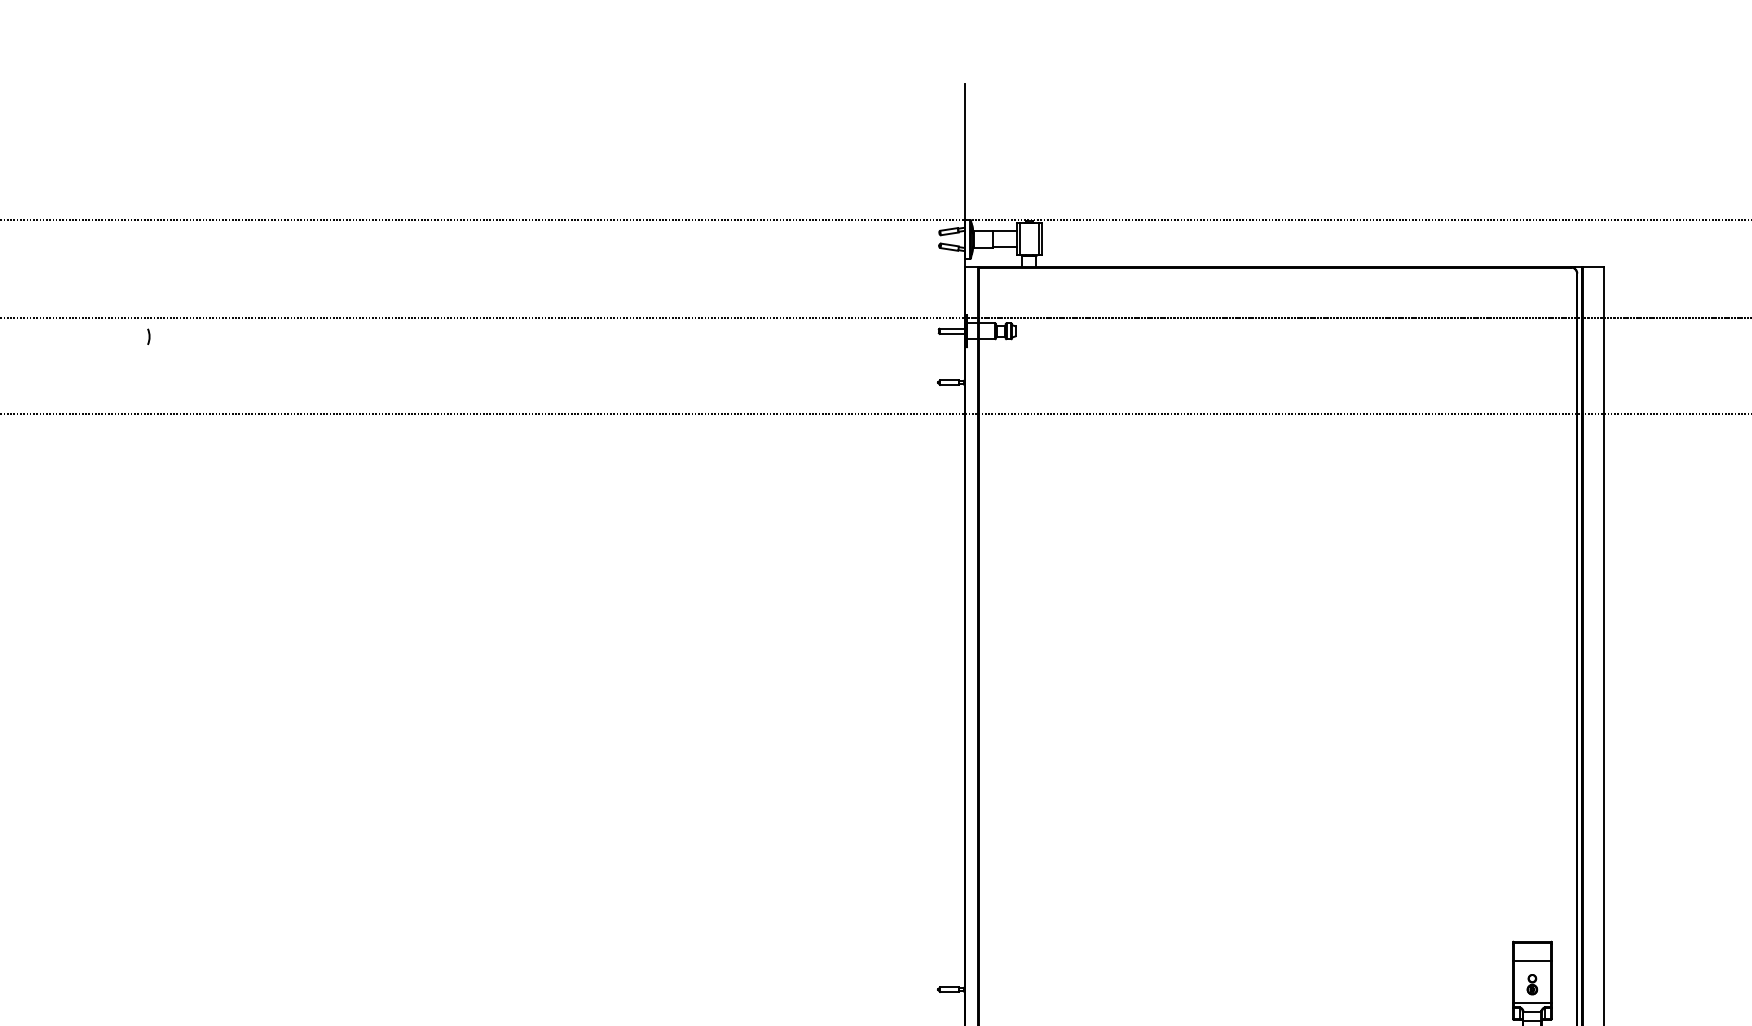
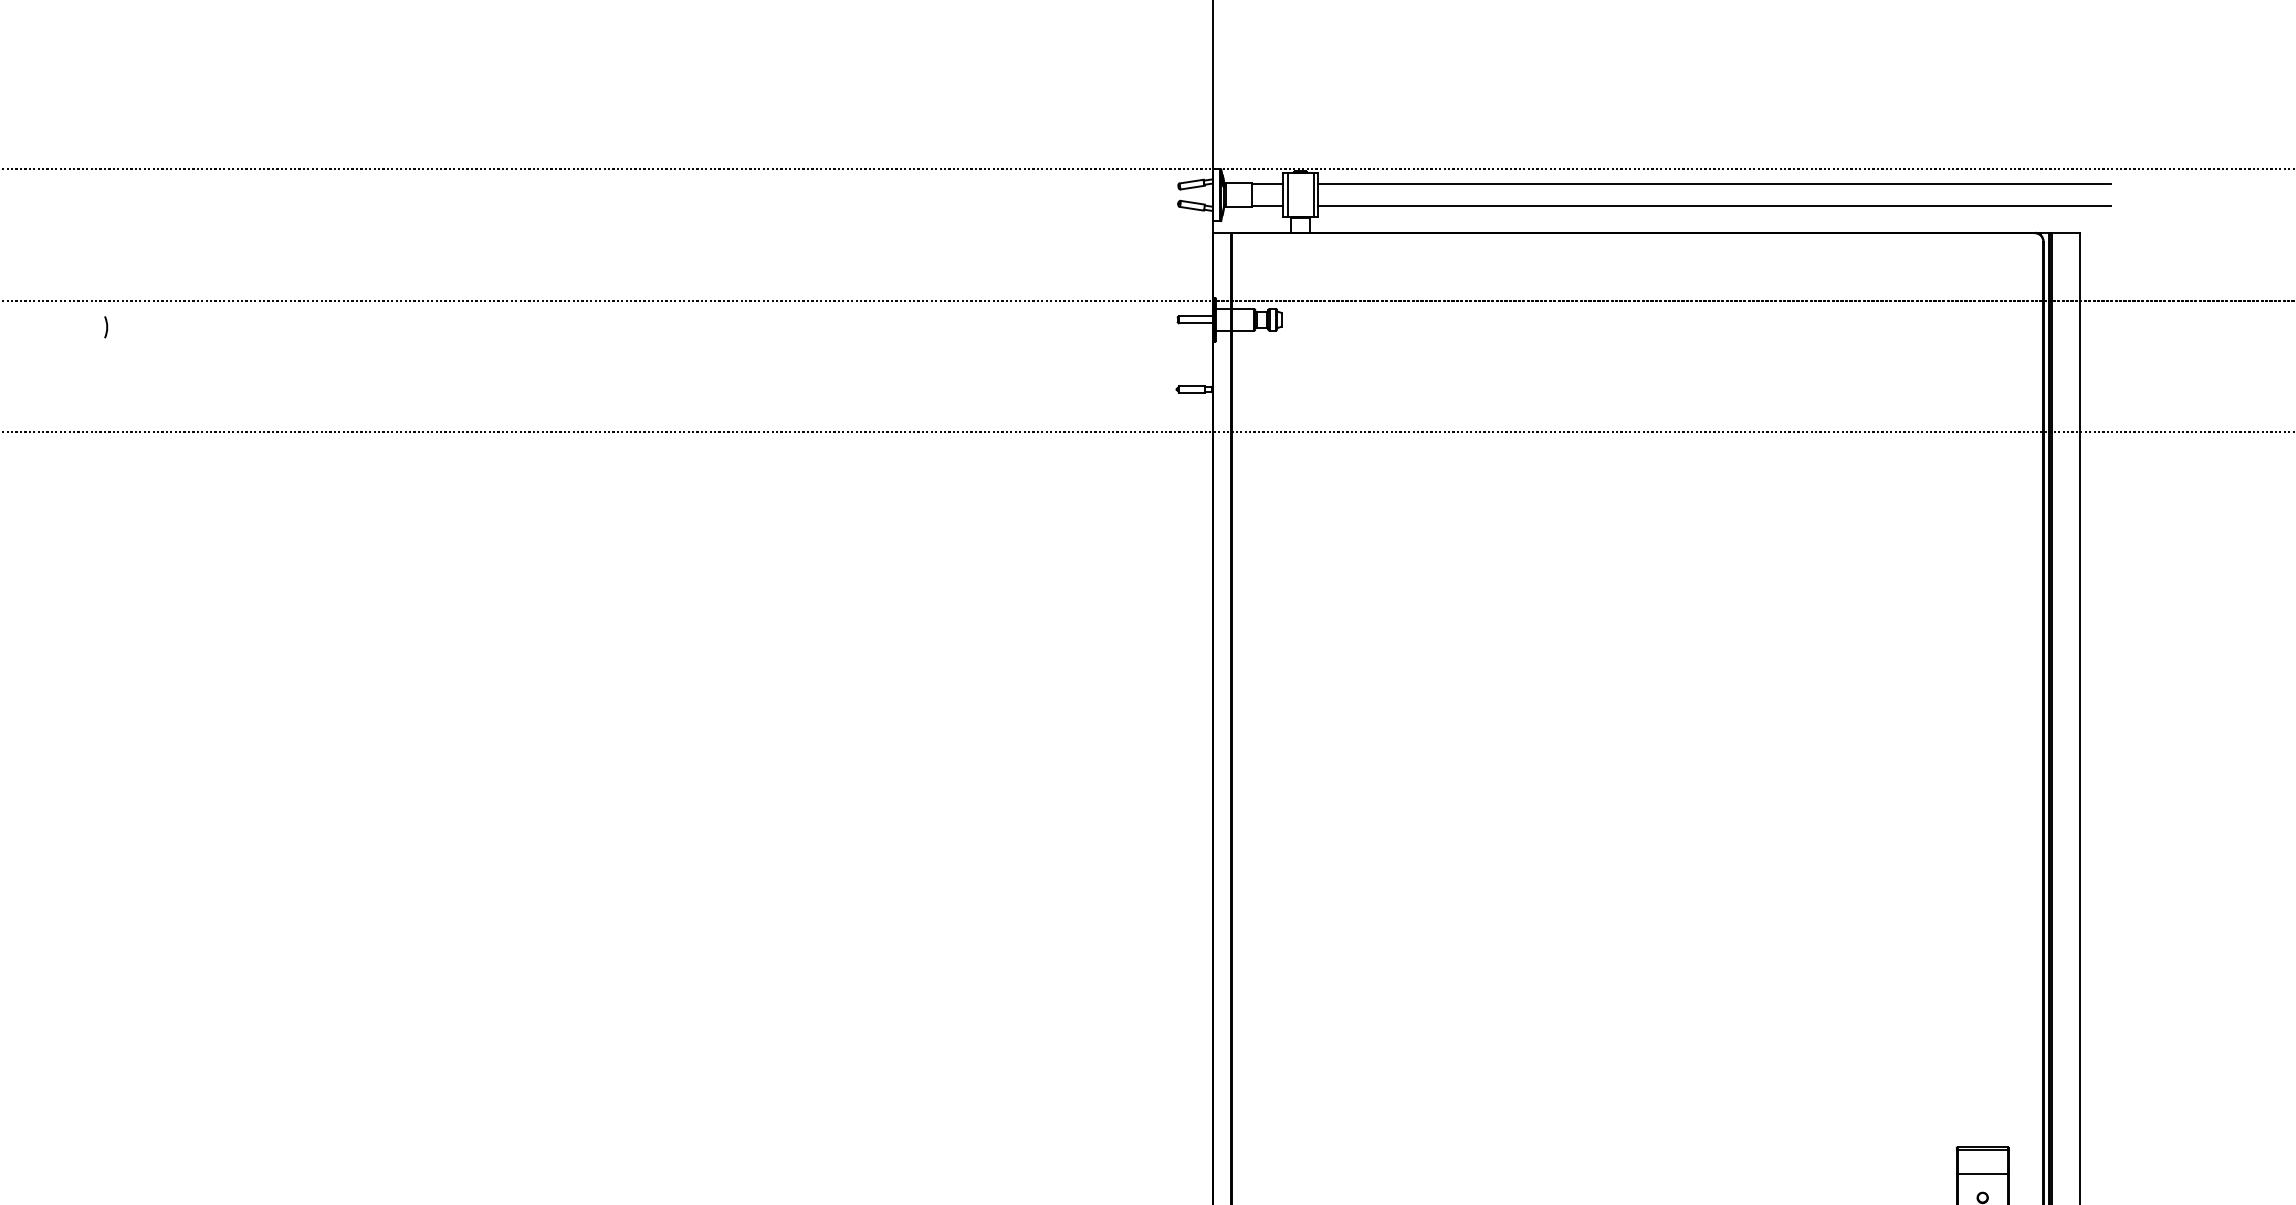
line: (1334, 231) -> (1714, 184), added
line: (1334, 247) -> (1714, 206), added

